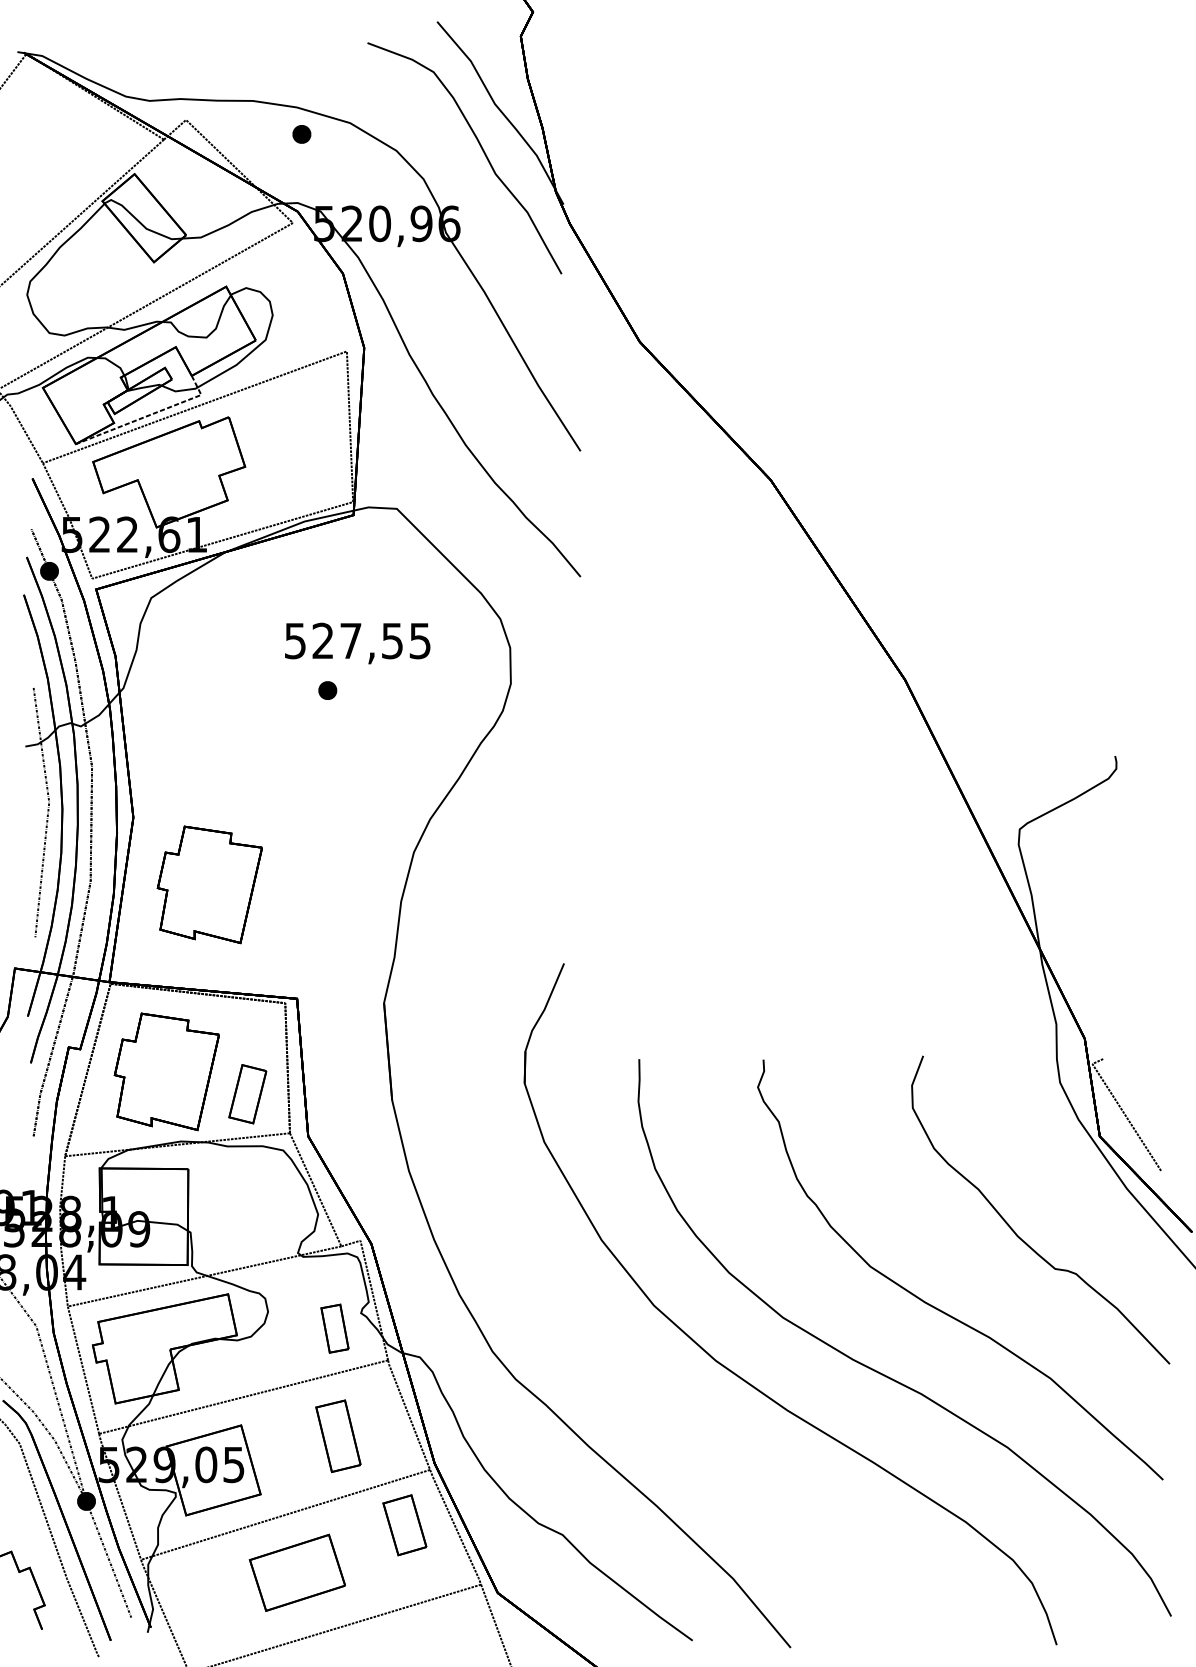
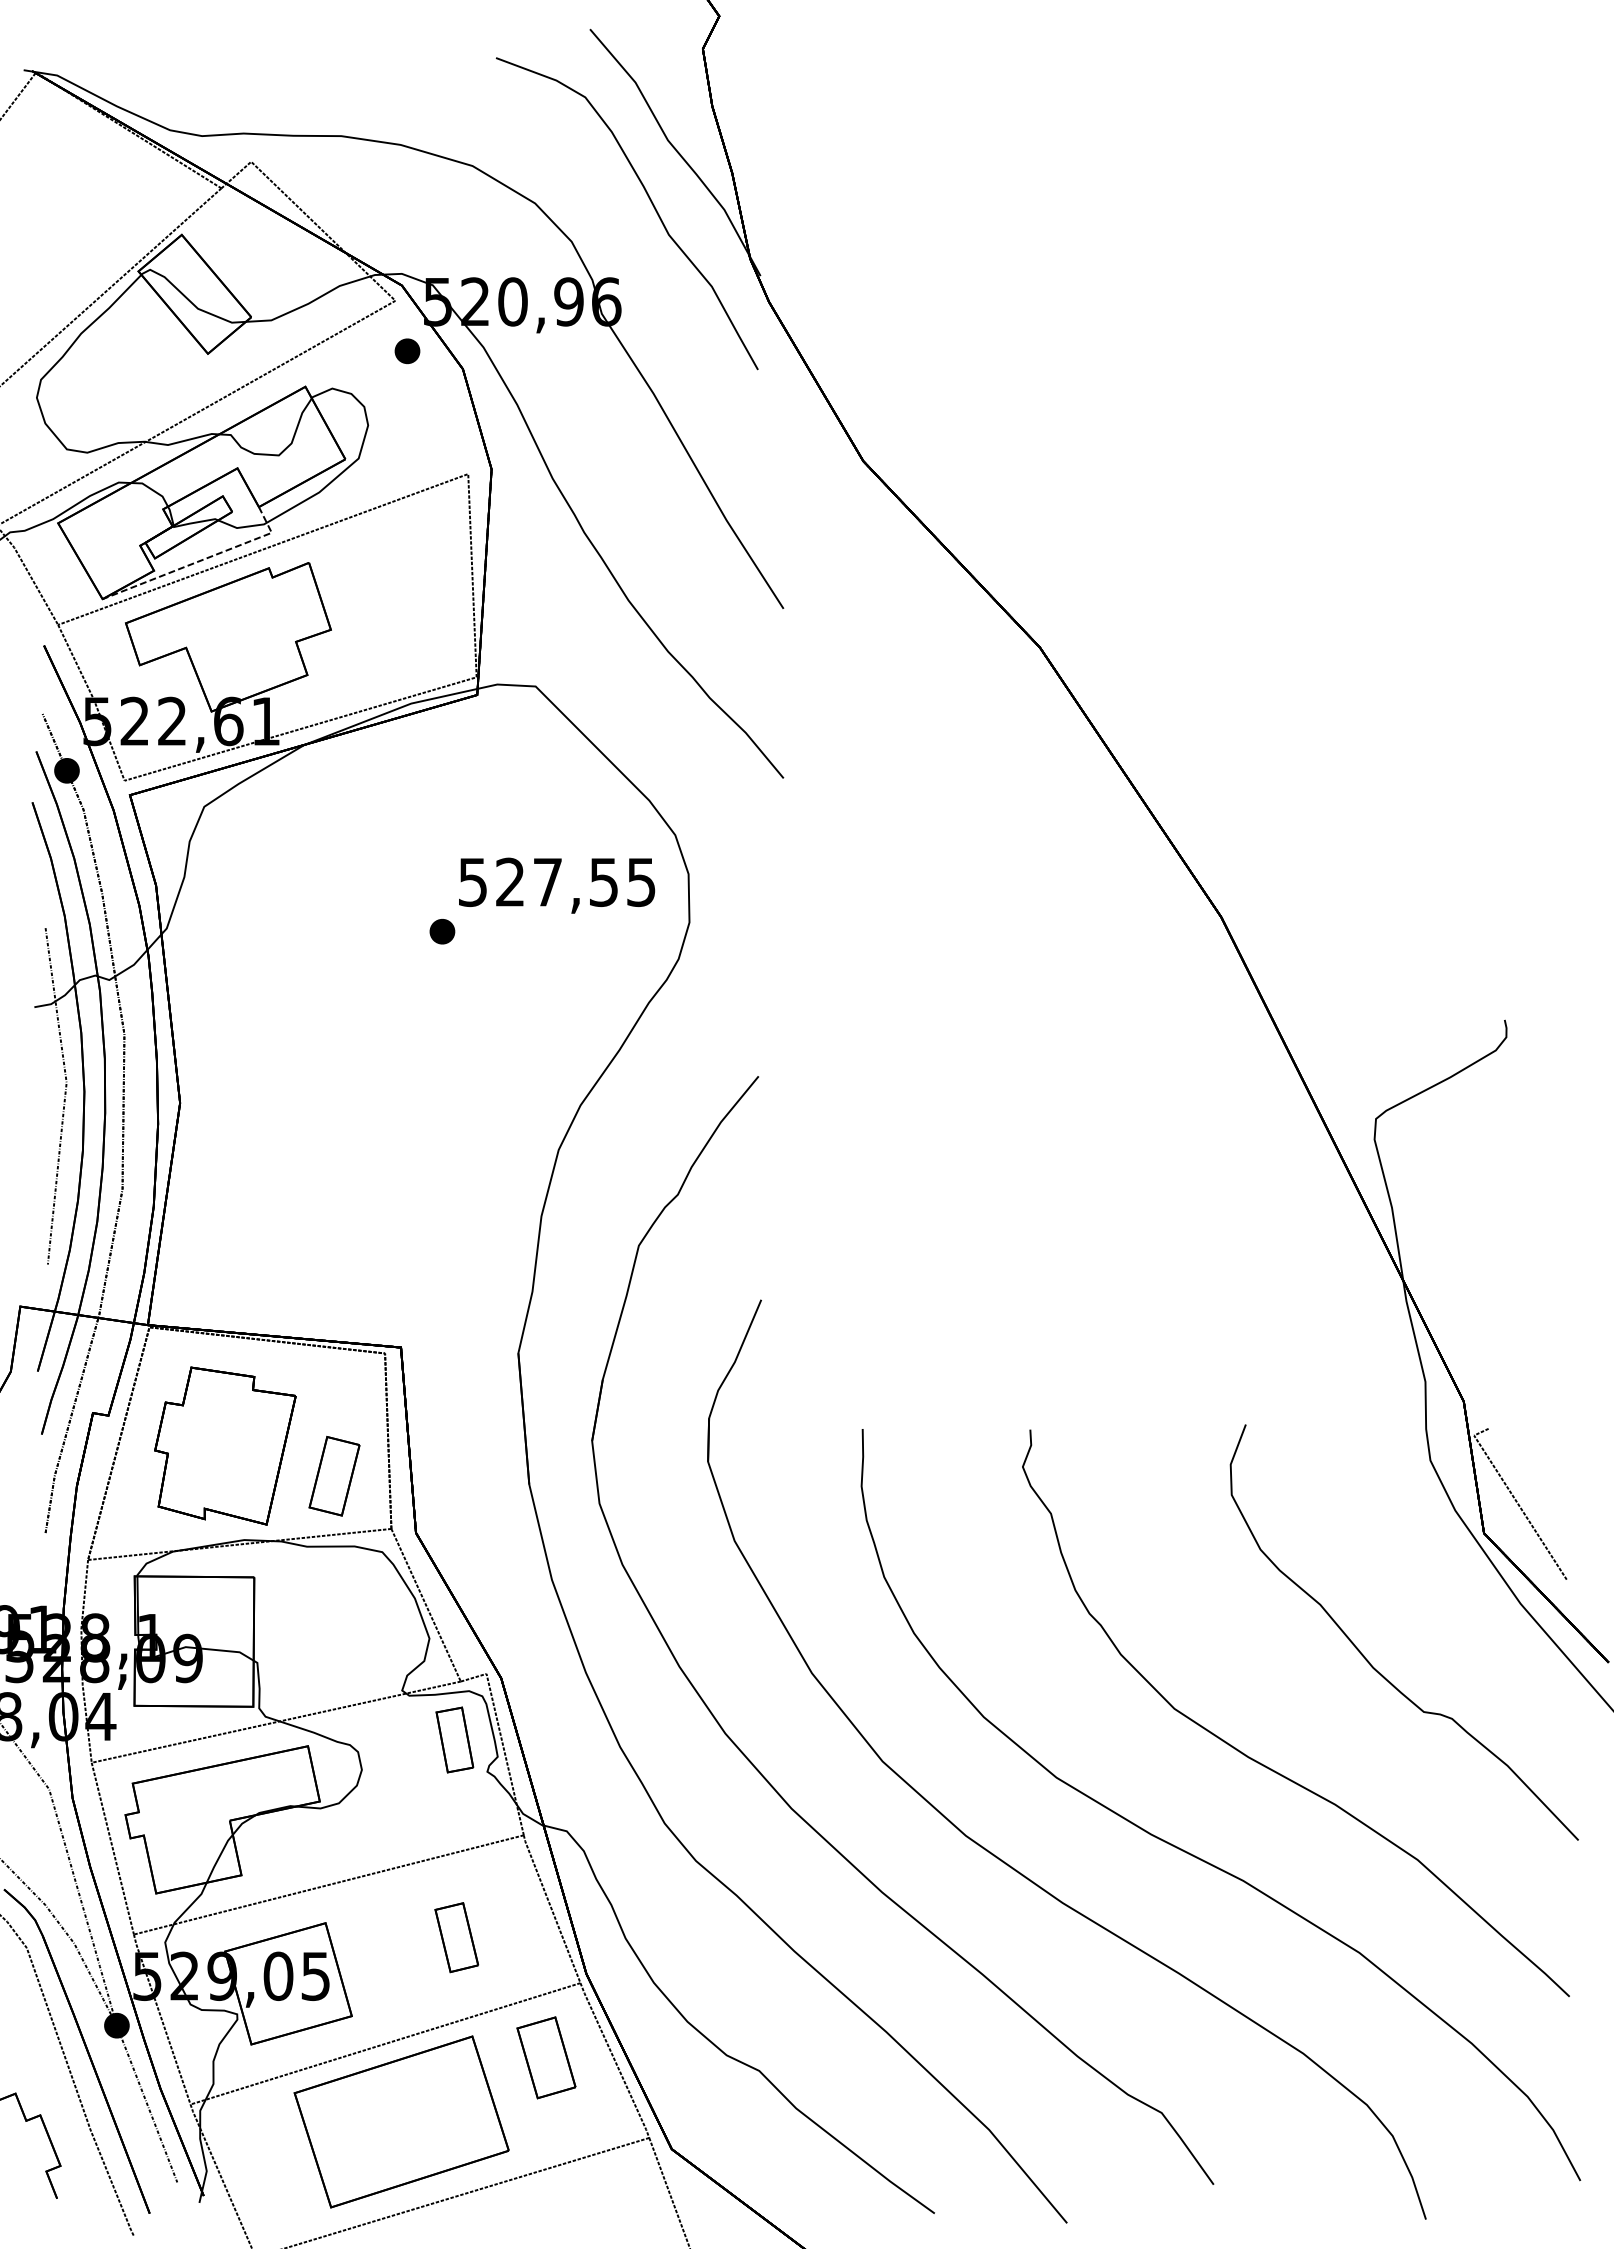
part: (301, 134) -> (406, 351), moved
text: (357, 643) -> (556, 885), moved
part: (209, 884) -> (282, 1193), removed
part: (556, 1304) -> (751, 1759), added
part: (334, 1328) -> (454, 1739), moved
part: (338, 1435) -> (456, 1936), size x0.71
part: (297, 1572) -> (401, 2121), size x1.67

